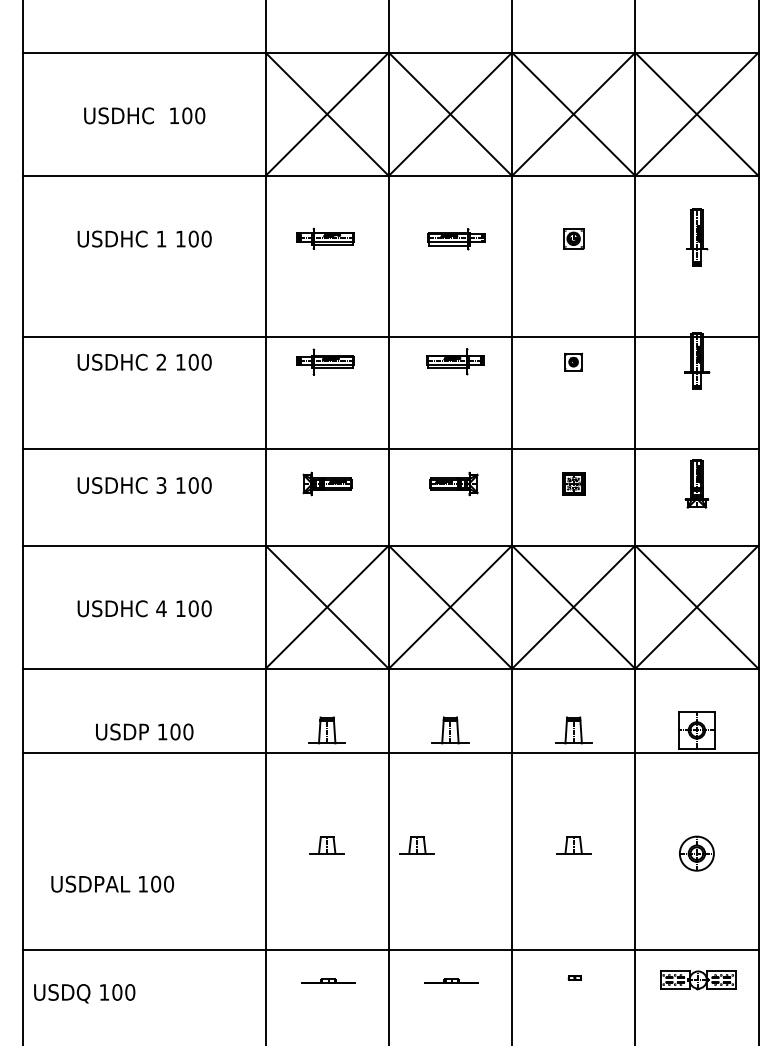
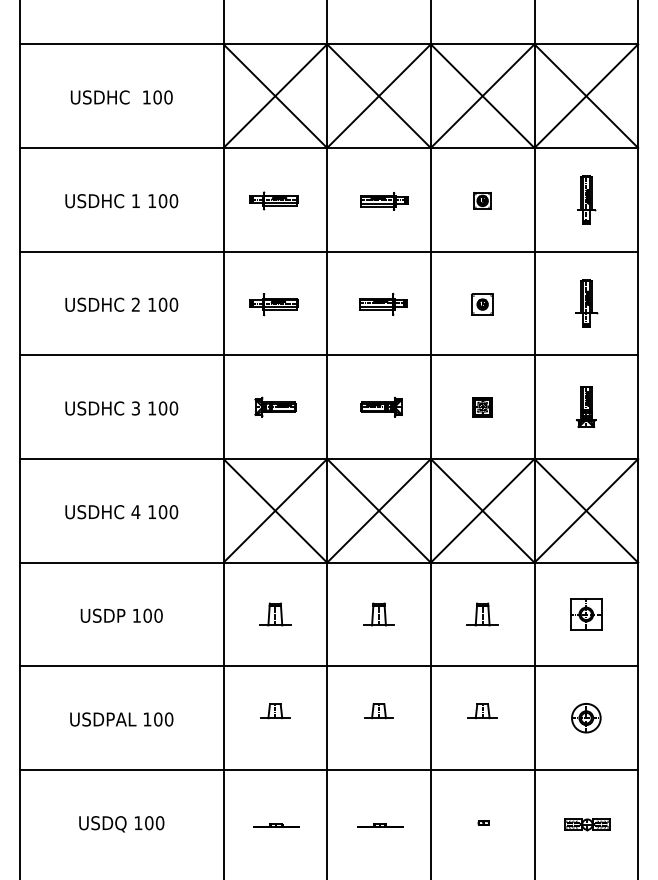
line: (390, 337) -> (328, 251), moved
part: (573, 362) -> (482, 304), size x1.43
line: (390, 449) -> (328, 355), moved
line: (390, 753) -> (328, 666), moved
part: (416, 845) -> (378, 711), moved
text: (112, 883) -> (121, 718), moved
line: (390, 950) -> (328, 770), moved
part: (697, 980) -> (586, 824), size x0.71
text: (84, 993) -> (121, 824), moved

